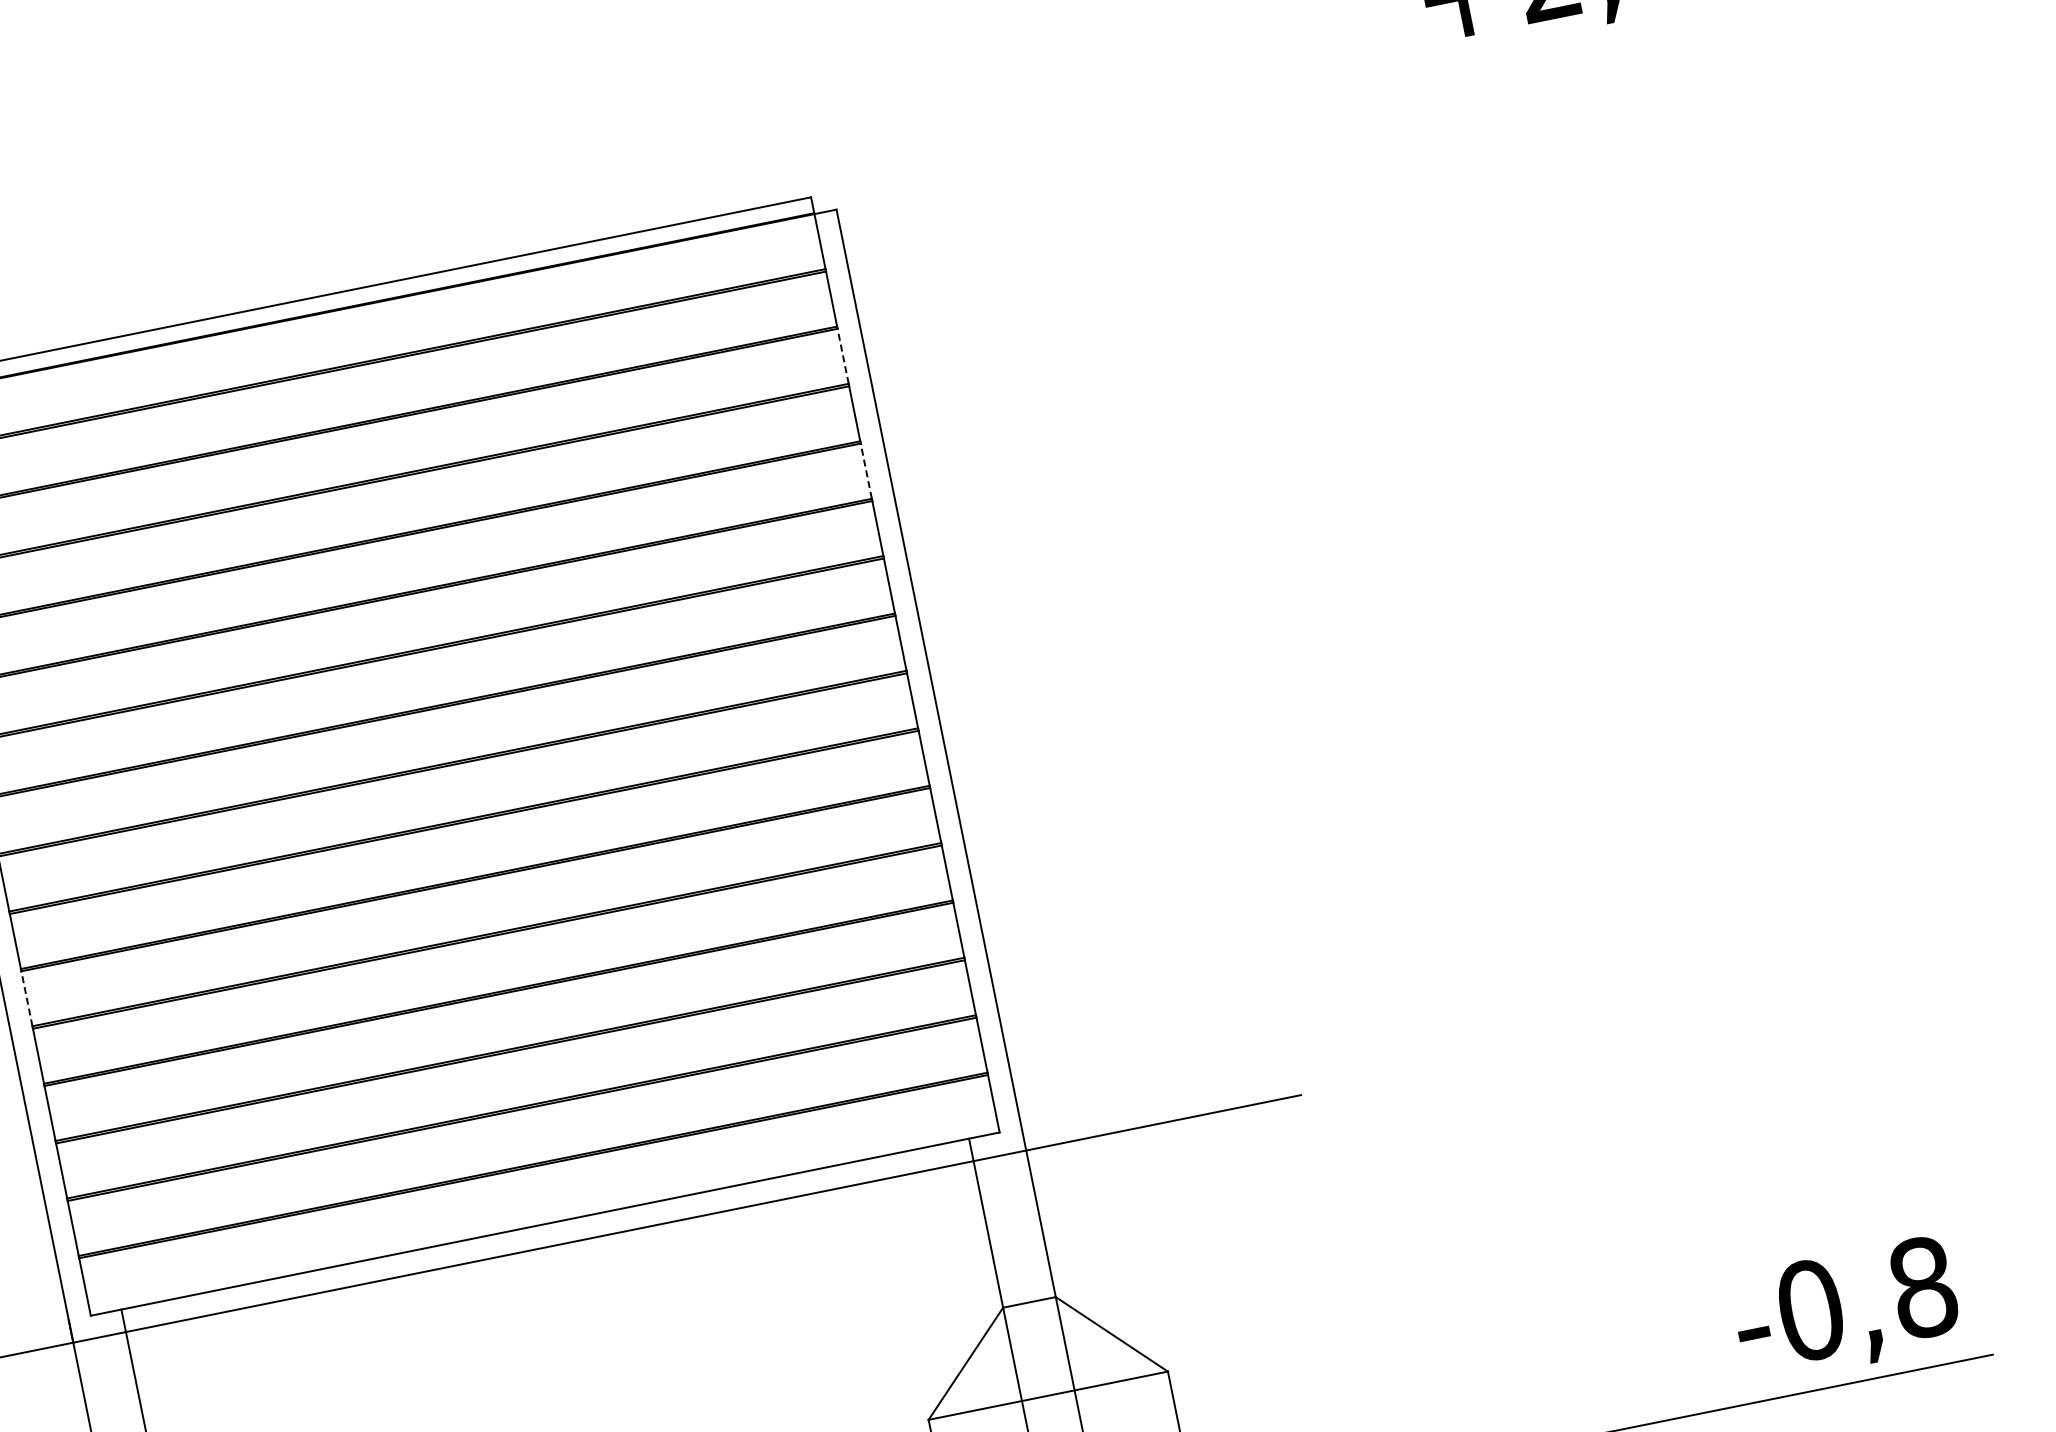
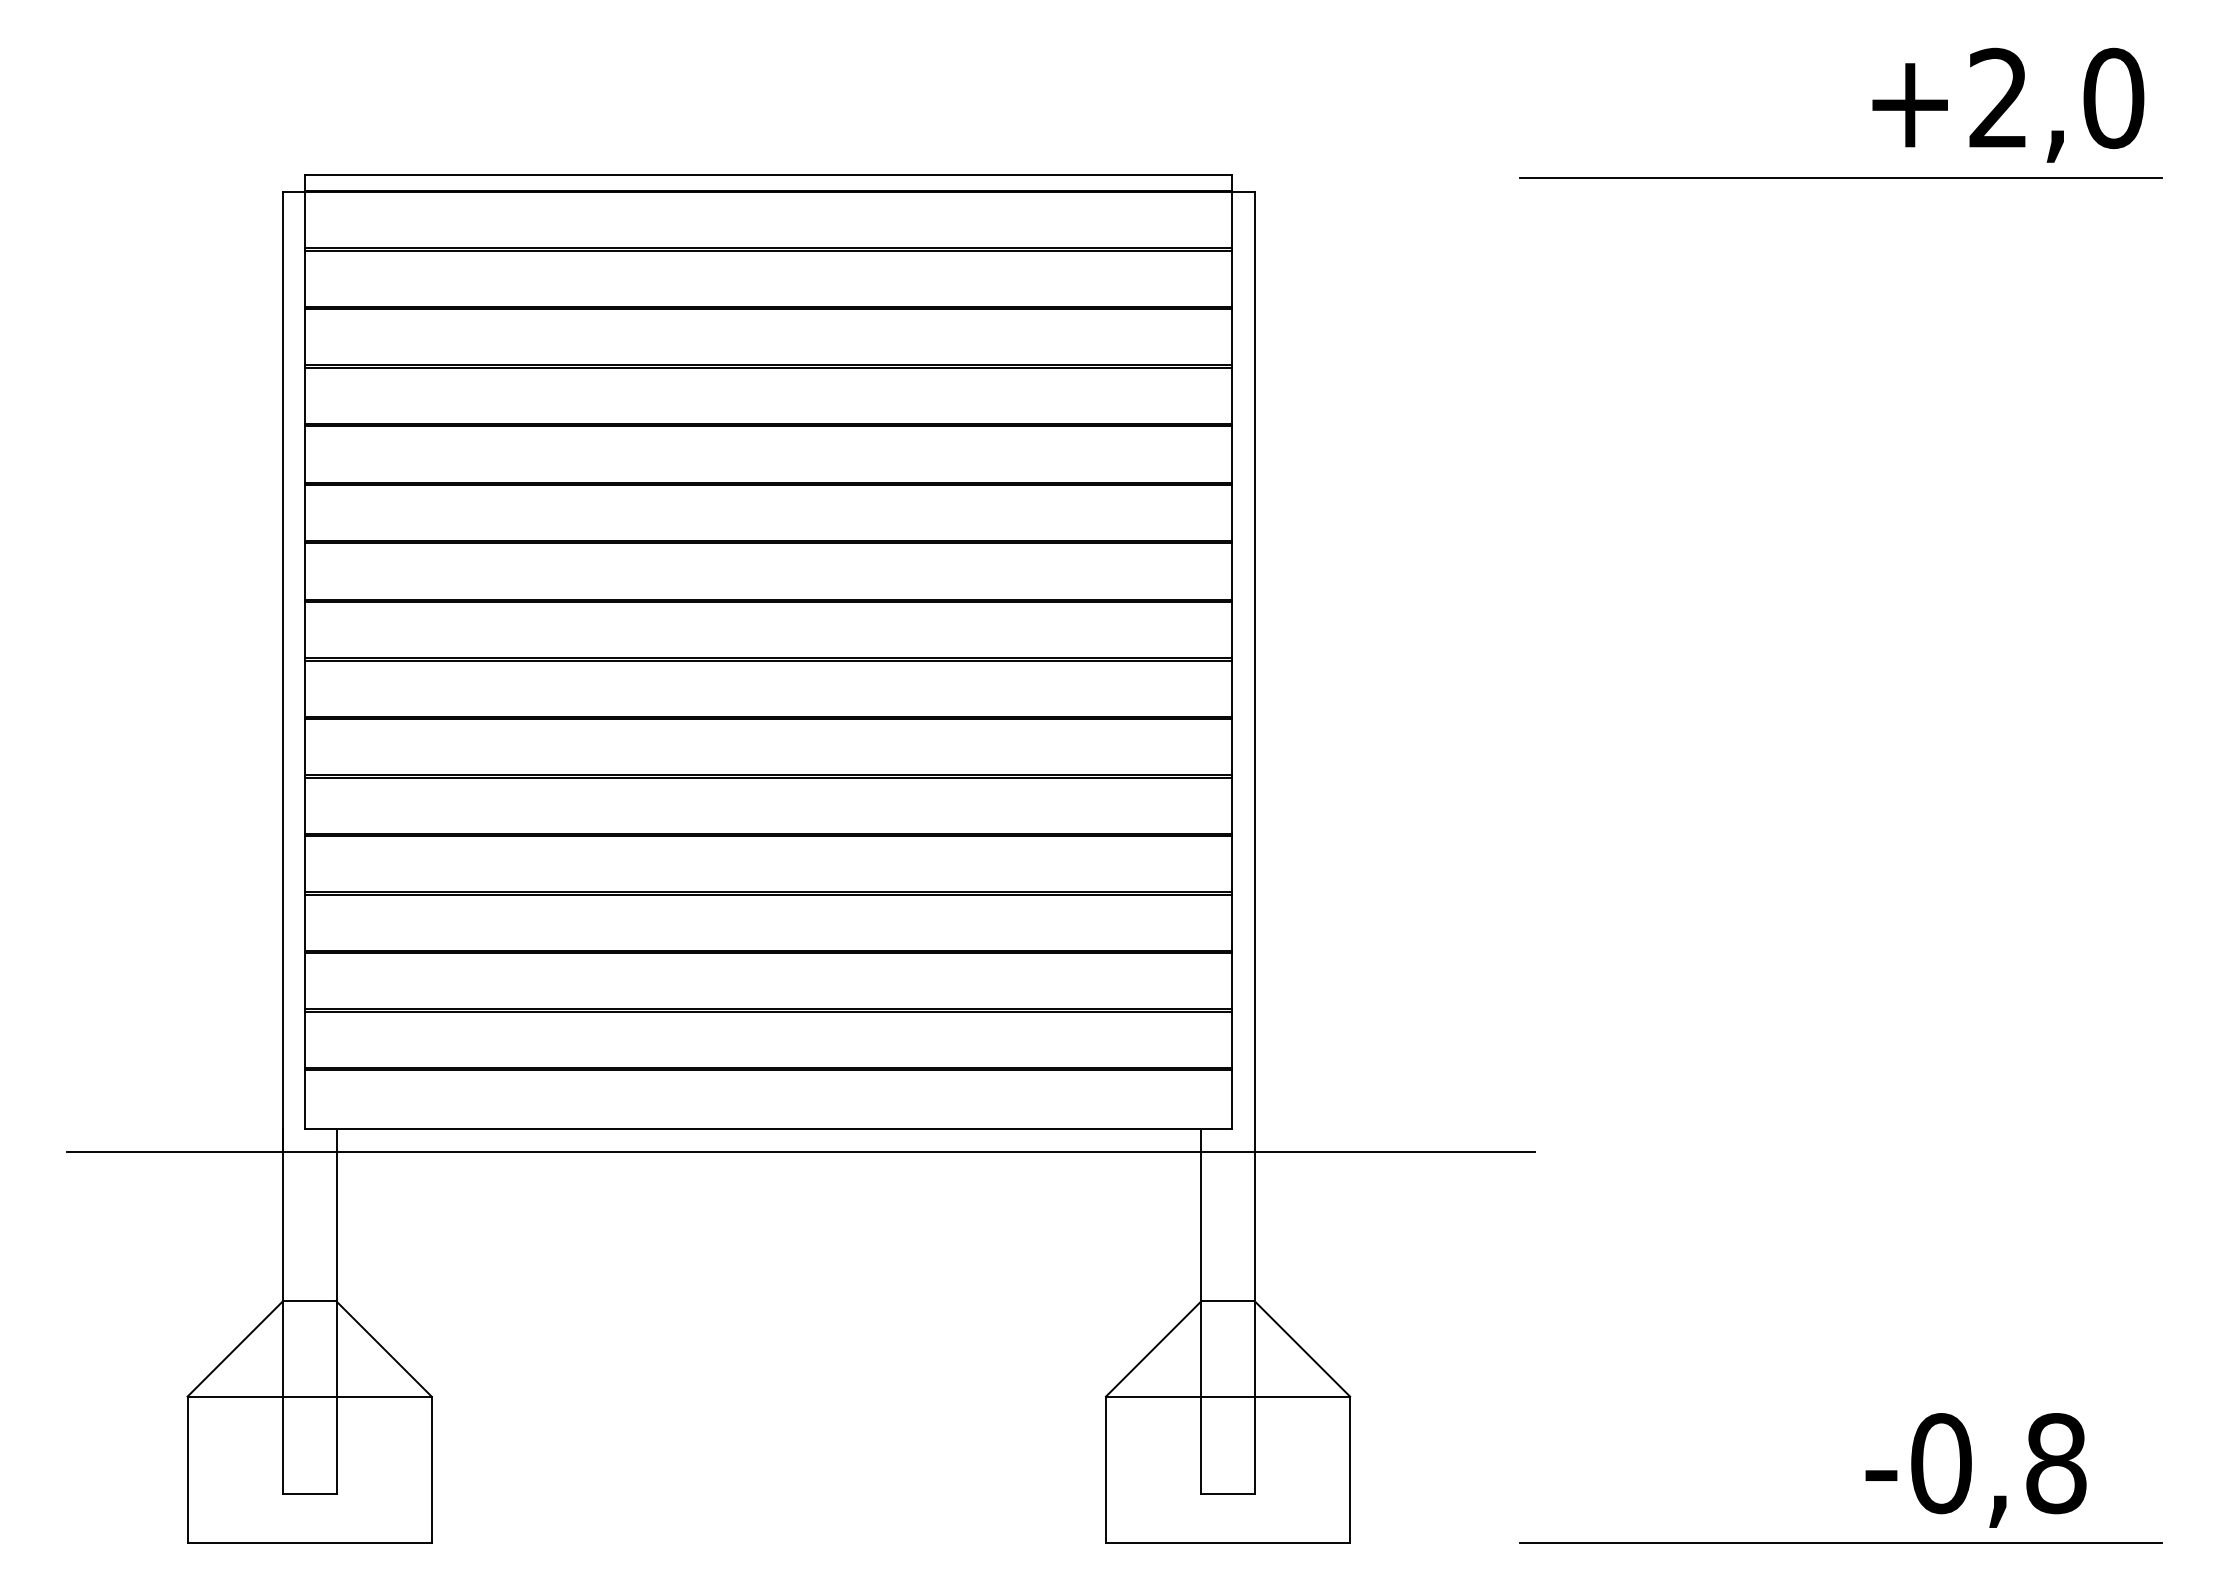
line: (1407, 80) -> (1840, 178), added
line: (843, 355) -> (1232, 336), dashed -> solid
line: (866, 470) -> (1232, 453), dashed -> solid
line: (27, 998) -> (305, 805), dashed -> solid
text: (1845, 1310) -> (1975, 1470), moved

